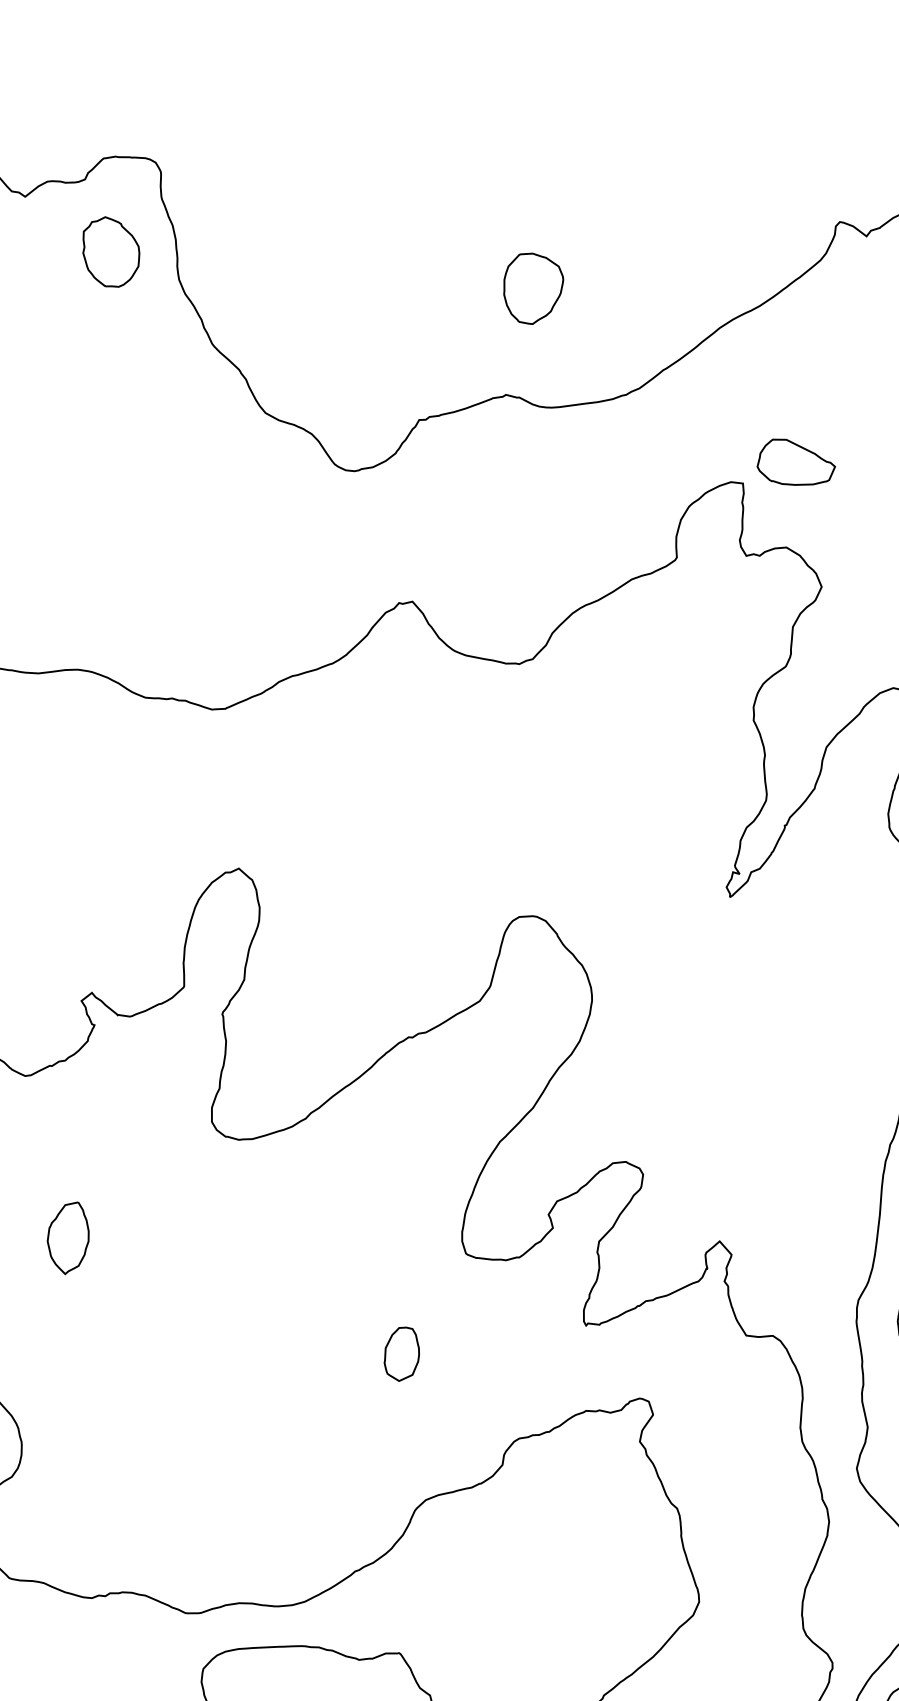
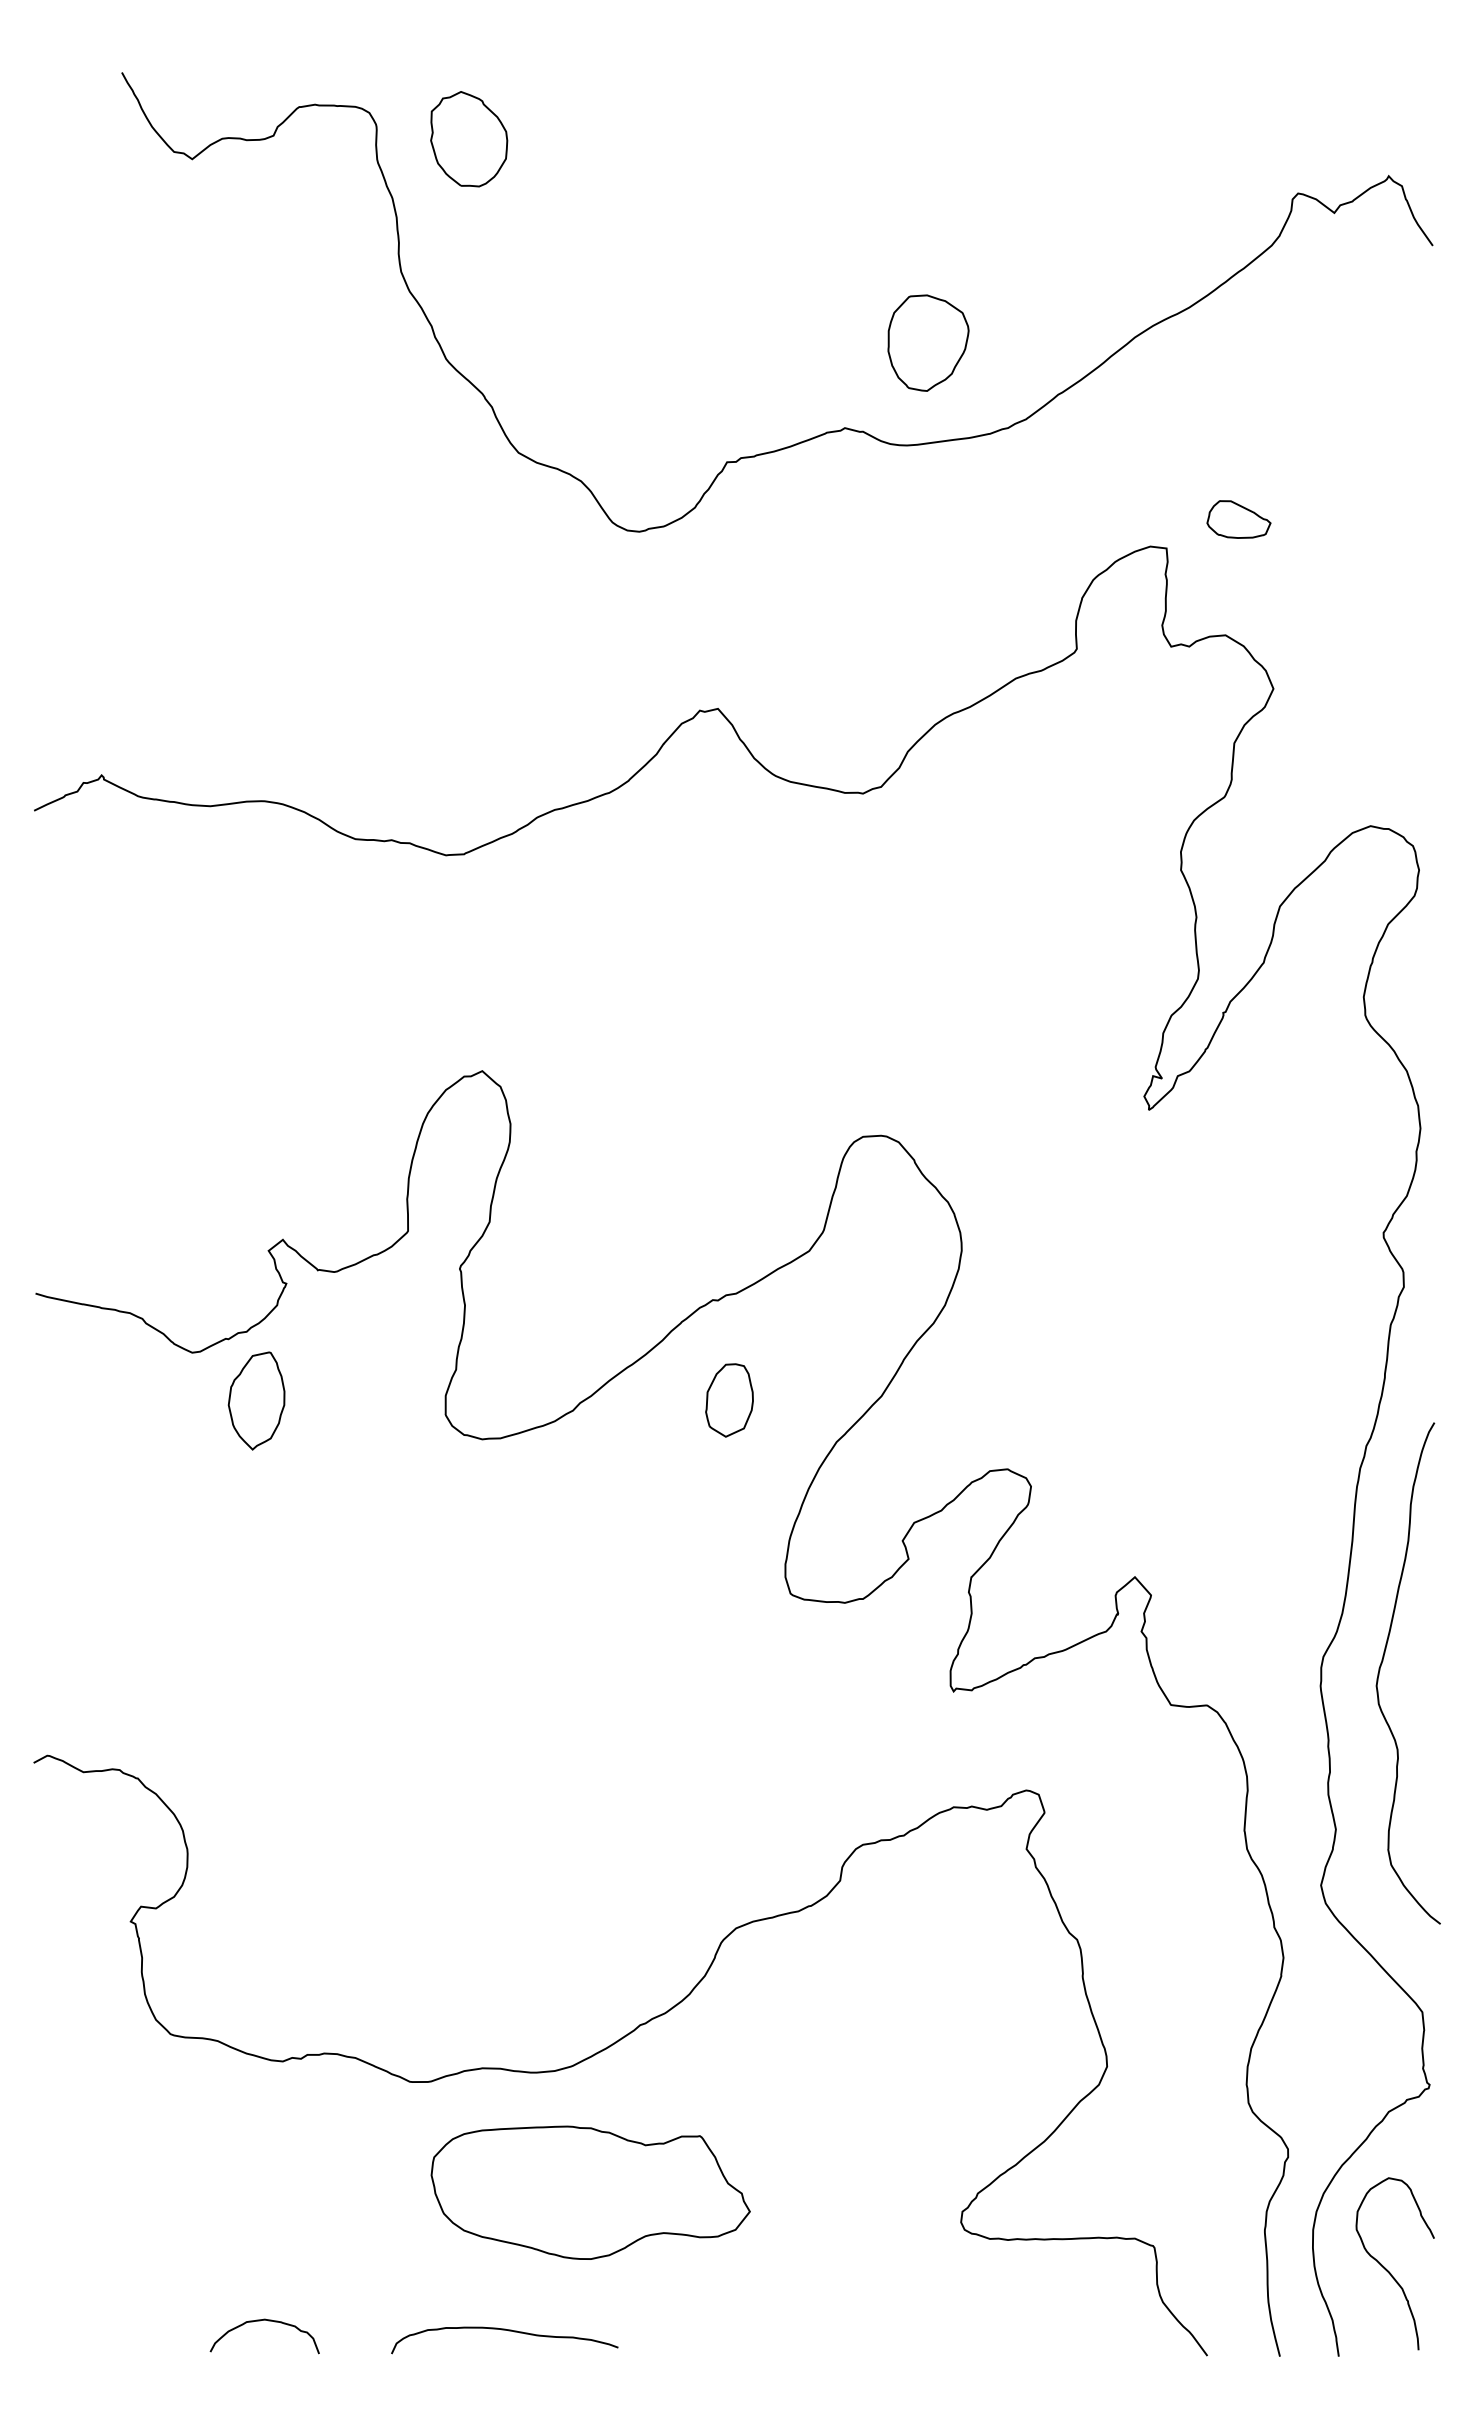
part: (111, 252) -> (469, 139), moved
part: (533, 288) -> (928, 342), moved
part: (795, 462) -> (1238, 519), size x0.6
part: (68, 1237) -> (256, 1400), moved
part: (401, 1354) -> (729, 1400), moved

